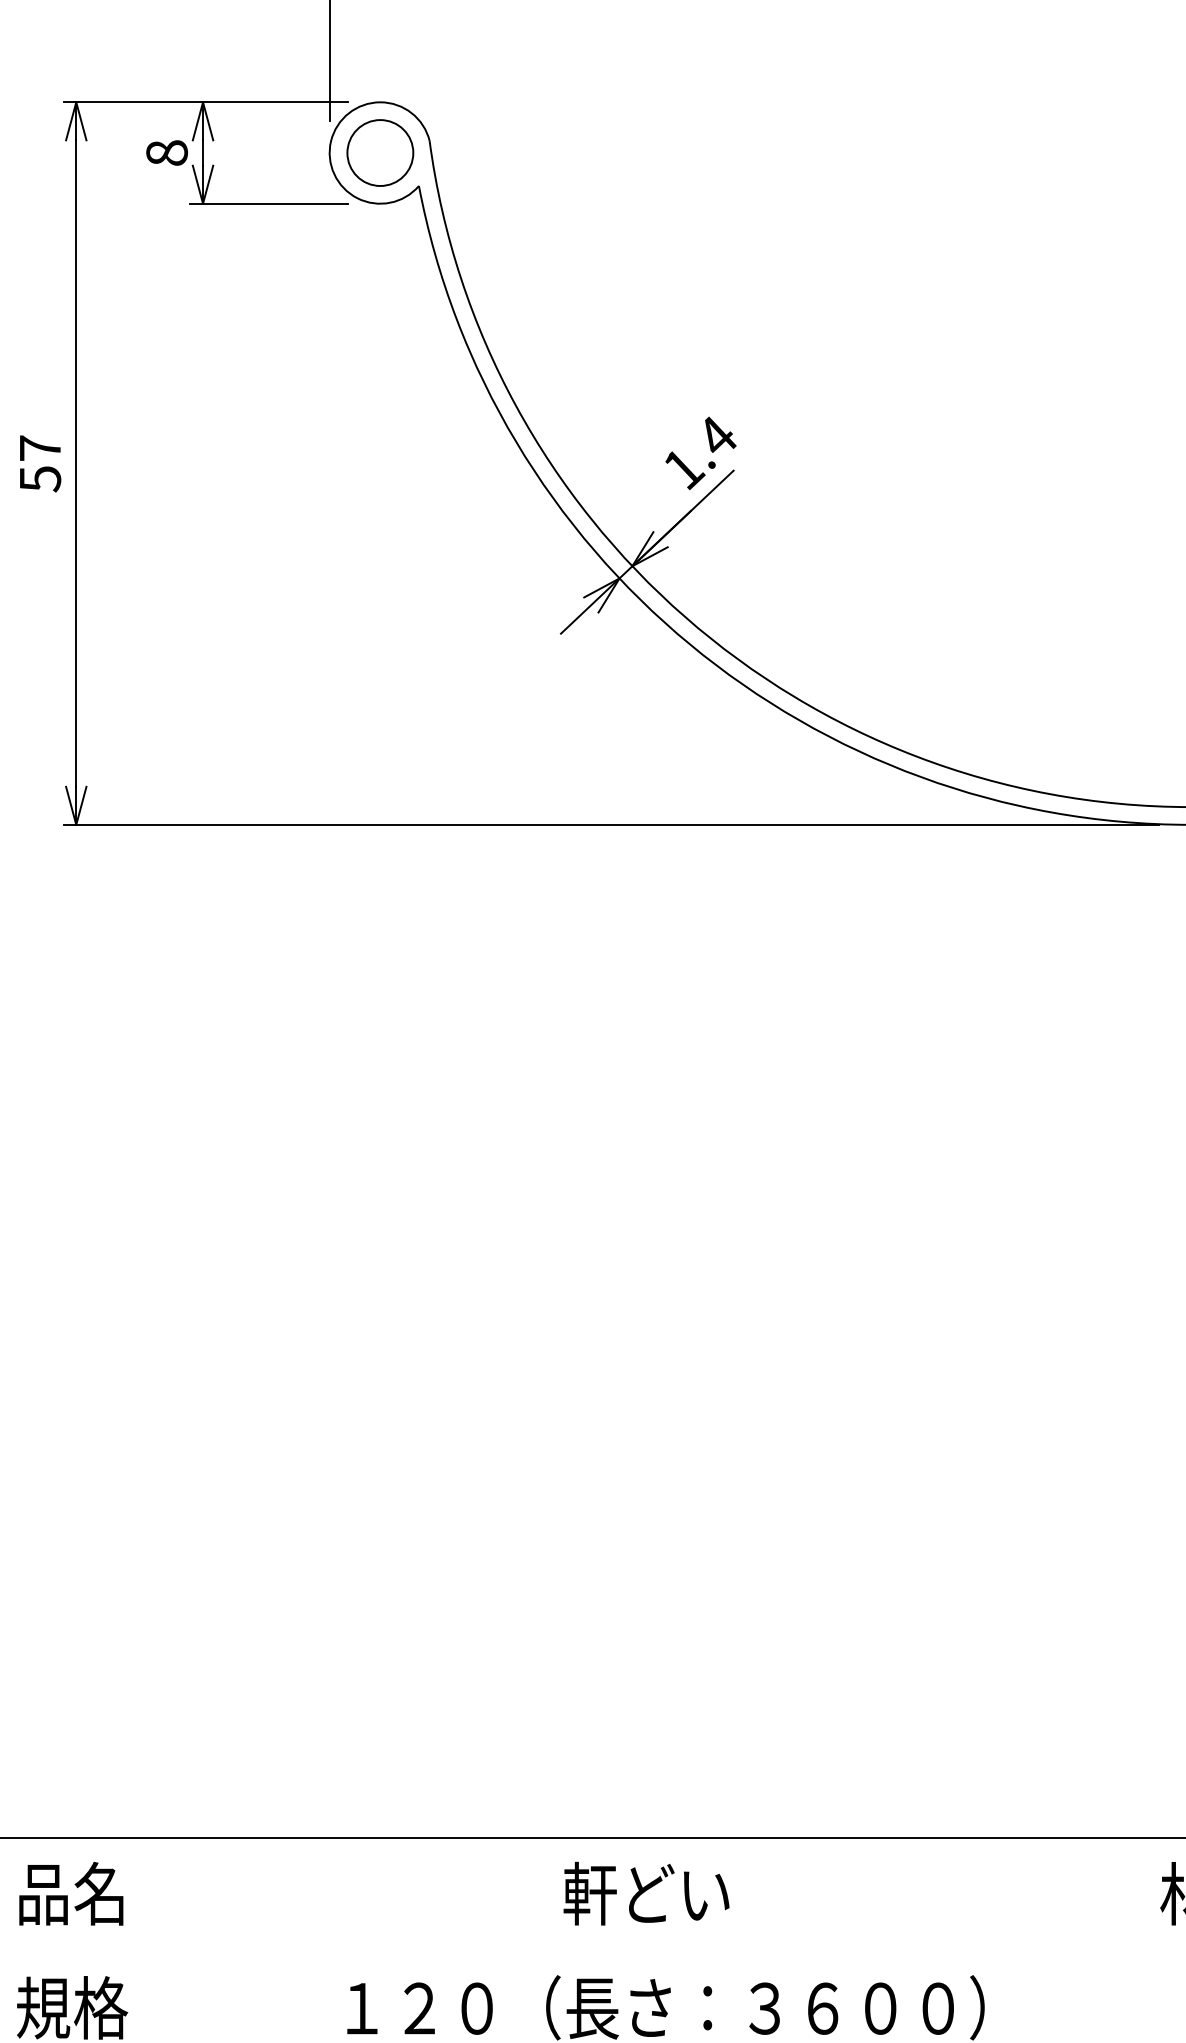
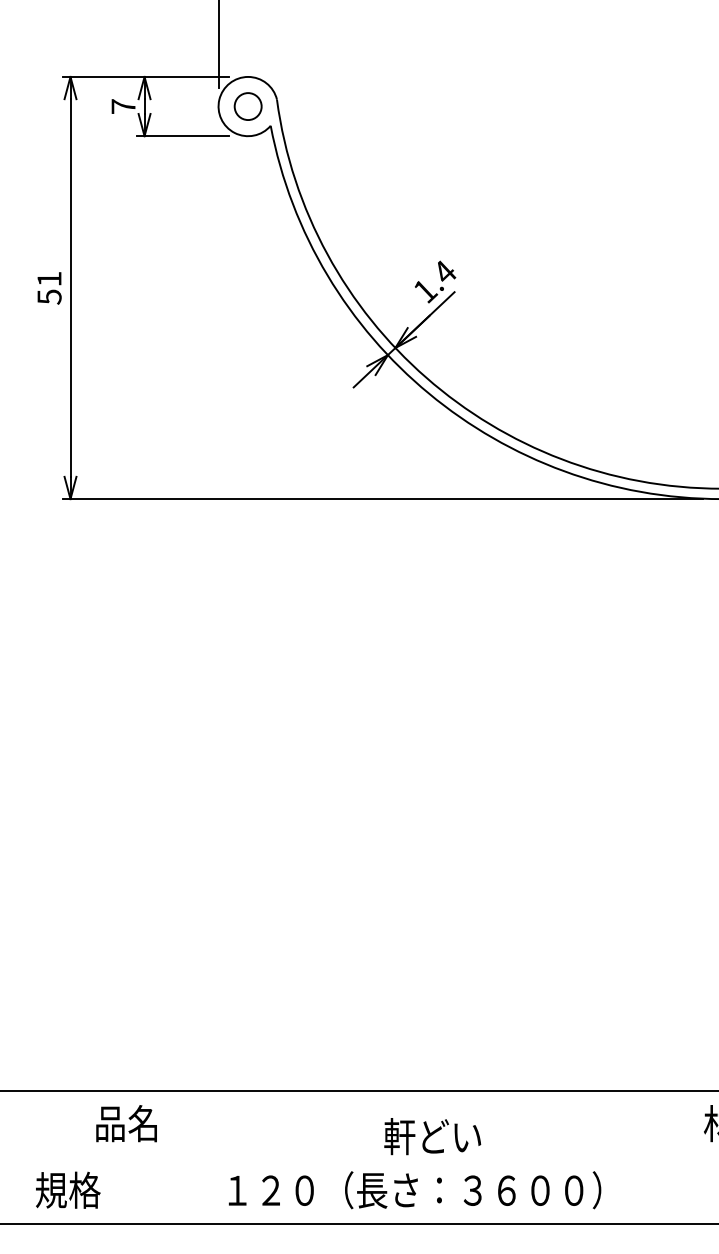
text: (166, 152) -> (123, 106), 8 -> 7
circle: (379, 152) -> (247, 106), size x0.7
text: (40, 447) -> (49, 278), 57 -> 51
text: (71, 1893) -> (126, 1123), moved
text: (646, 1893) -> (432, 1136), moved

